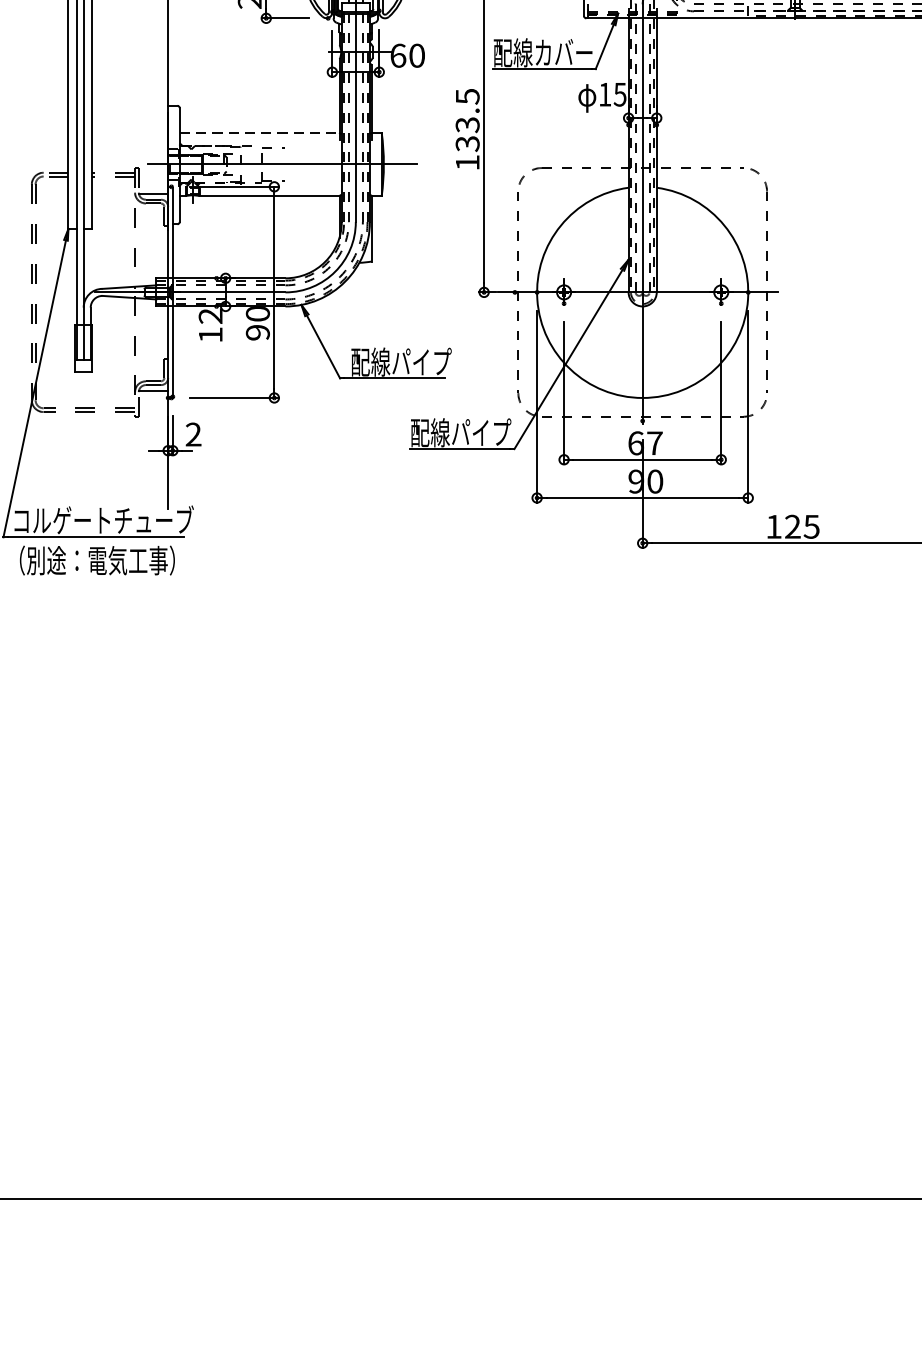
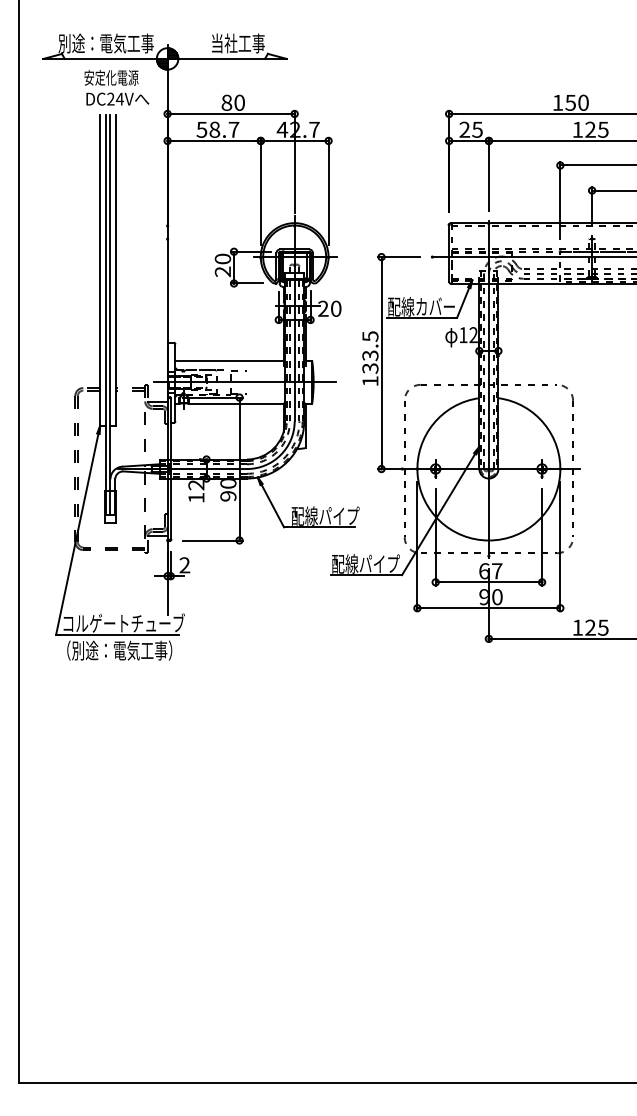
text: (398, 55) -> (323, 308), 60 -> 20
text: (619, 95) -> (473, 335), 15 -> 12
line: (259, 132) -> (229, 360), dashed -> solid

